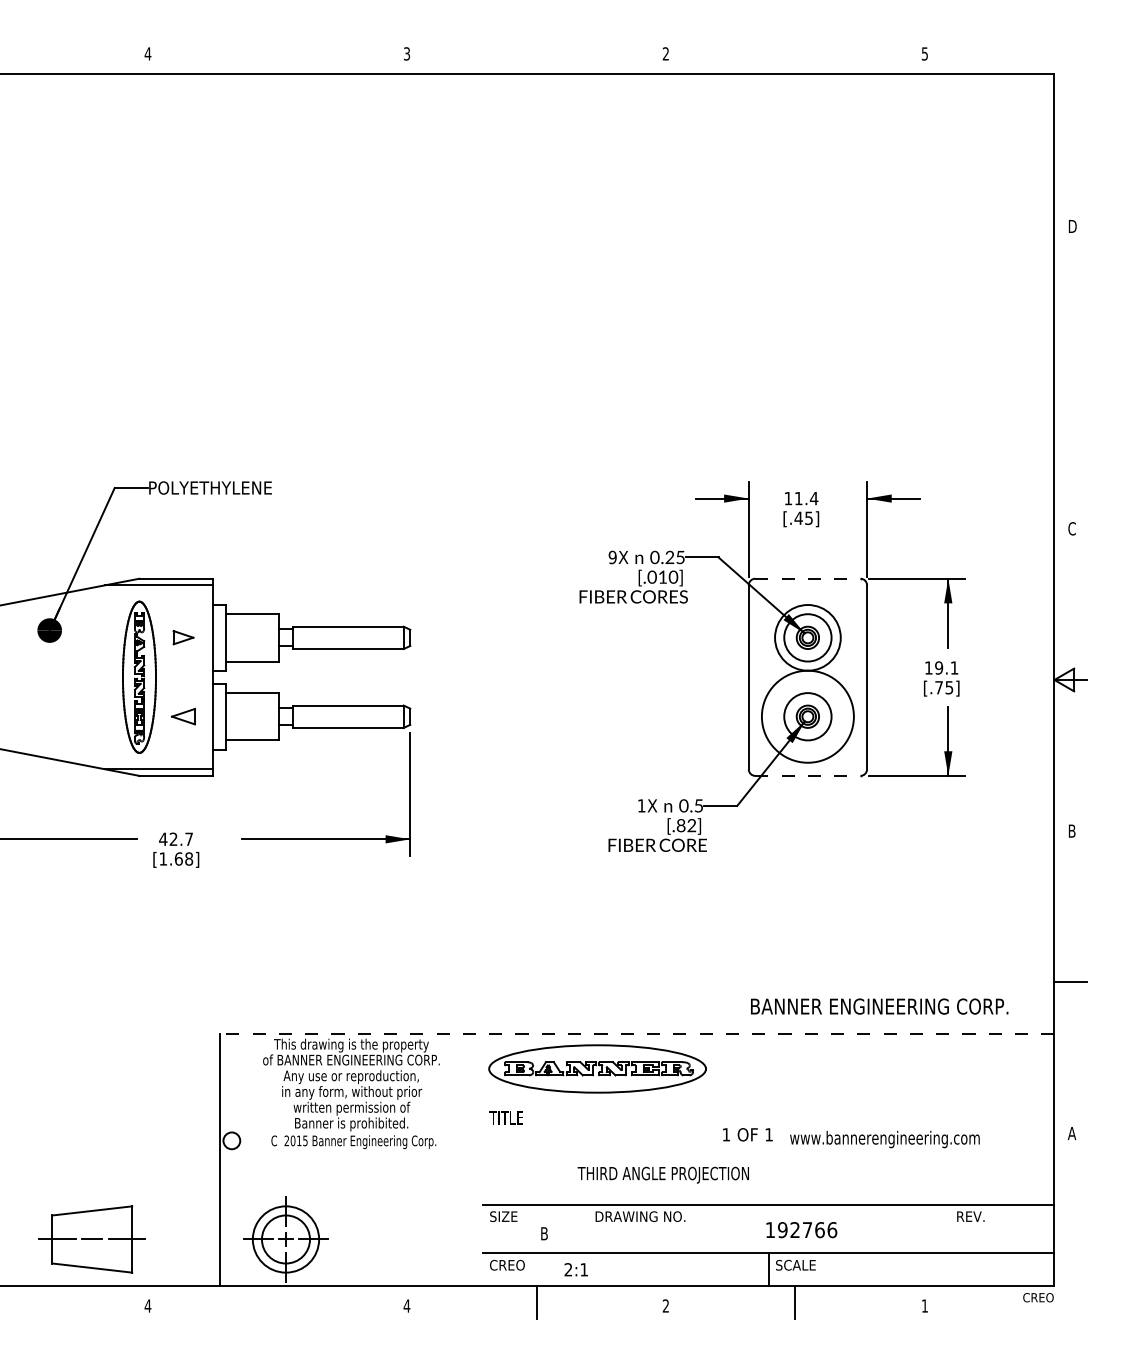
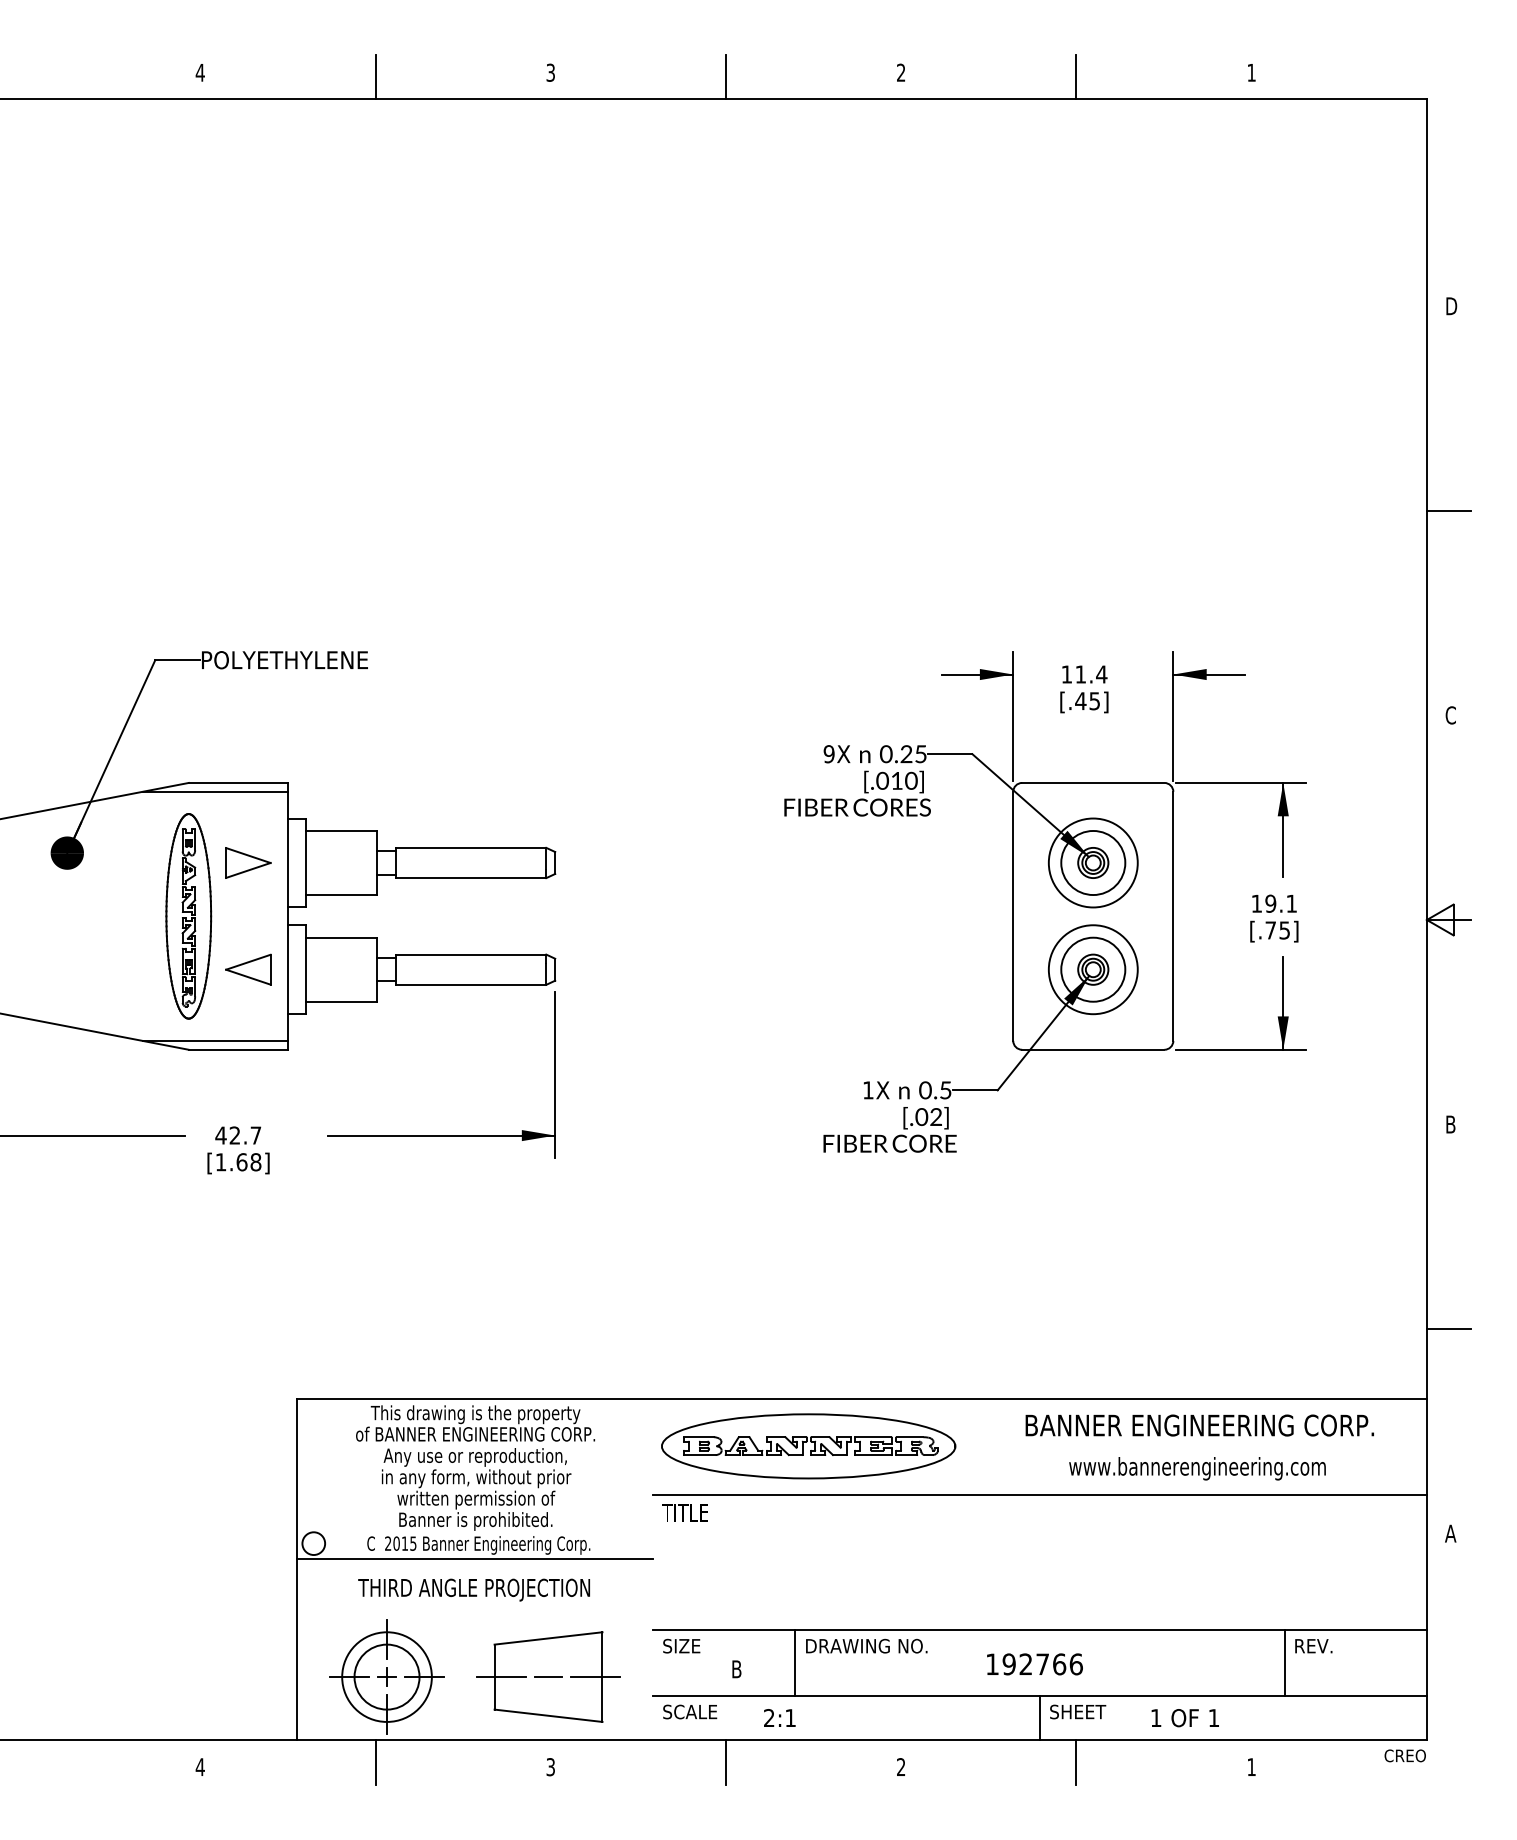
text: (924, 53) -> (1251, 72), 5 -> 1
line: (277, 56) -> (375, 76), added
line: (536, 56) -> (726, 76), added
line: (795, 56) -> (1076, 76), added
line: (1070, 377) -> (1448, 510), added
line: (807, 578) -> (1092, 782), dashed -> solid
part: (183, 637) -> (248, 862), size x1.67
part: (183, 716) -> (248, 969), size x1.43
circle: (807, 716) -> (1092, 969), size x0.71
line: (807, 775) -> (1092, 1049), dashed -> solid
text: (680, 825) -> (920, 1116), [.82] -> [.02]
text: (879, 1006) -> (1199, 1425), moved
line: (636, 1033) -> (861, 1398), dashed -> solid
line: (768, 1104) -> (1039, 1494), added
text: (747, 1134) -> (1184, 1717), moved
text: (884, 1139) -> (1196, 1468), moved
line: (350, 1152) -> (474, 1559), added
text: (662, 1174) -> (472, 1589), moved
line: (587, 1228) -> (795, 1662), added
line: (949, 1228) -> (1284, 1662), added
text: (801, 1230) -> (1034, 1664), moved
part: (91, 1239) -> (547, 1677), moved
text: (509, 1264) -> (689, 1710), CREO -> SCALE
text: (800, 1264) -> (1083, 1710), SCALE -> SHEET
line: (277, 1302) -> (375, 1762), added
text: (406, 1305) -> (550, 1766), 4 -> 3

